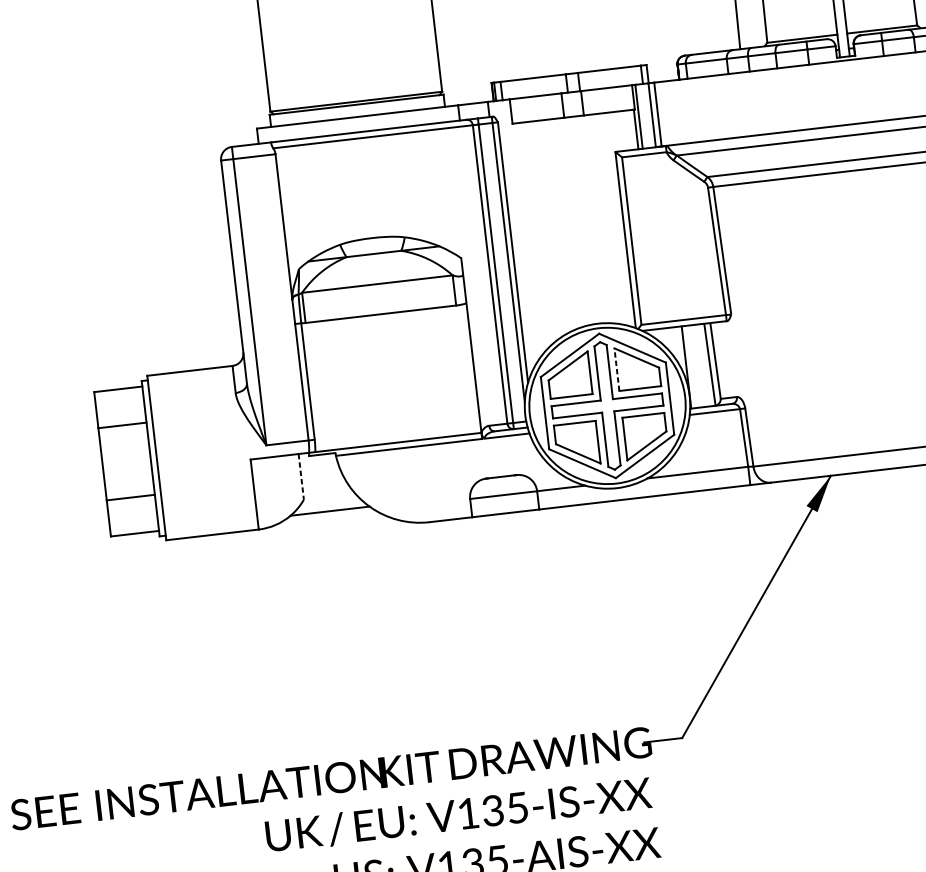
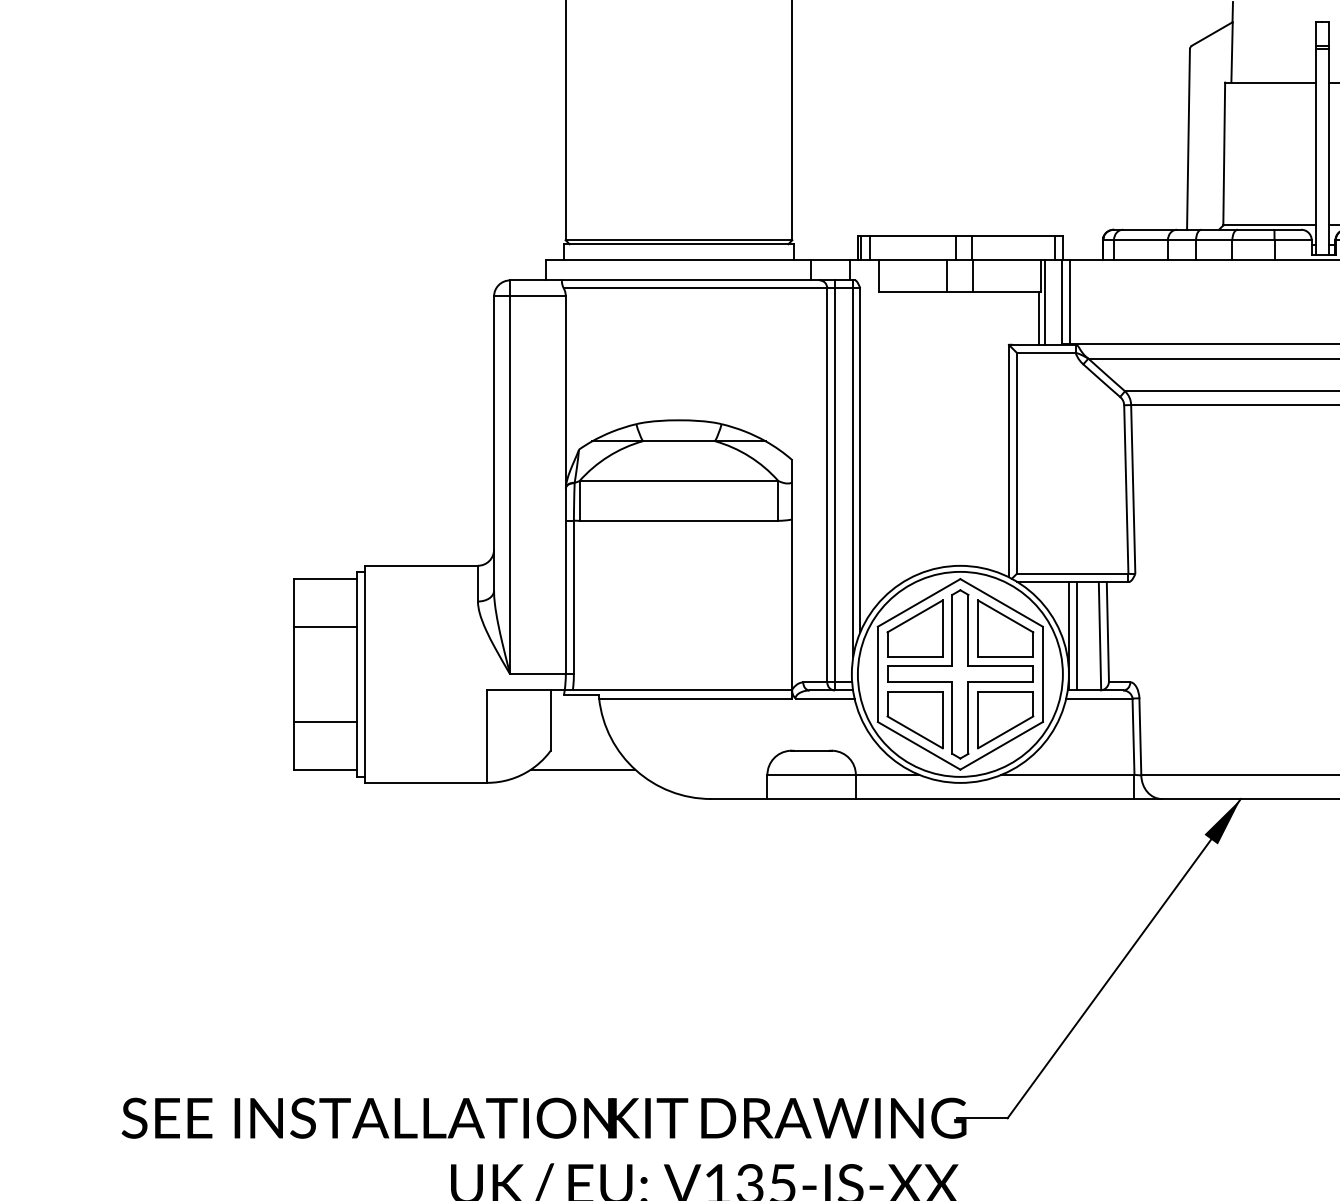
line: (692, 366) -> (1076, 635), added
line: (617, 369) -> (978, 628), dashed -> solid
line: (301, 477) -> (550, 721), dashed -> solid

